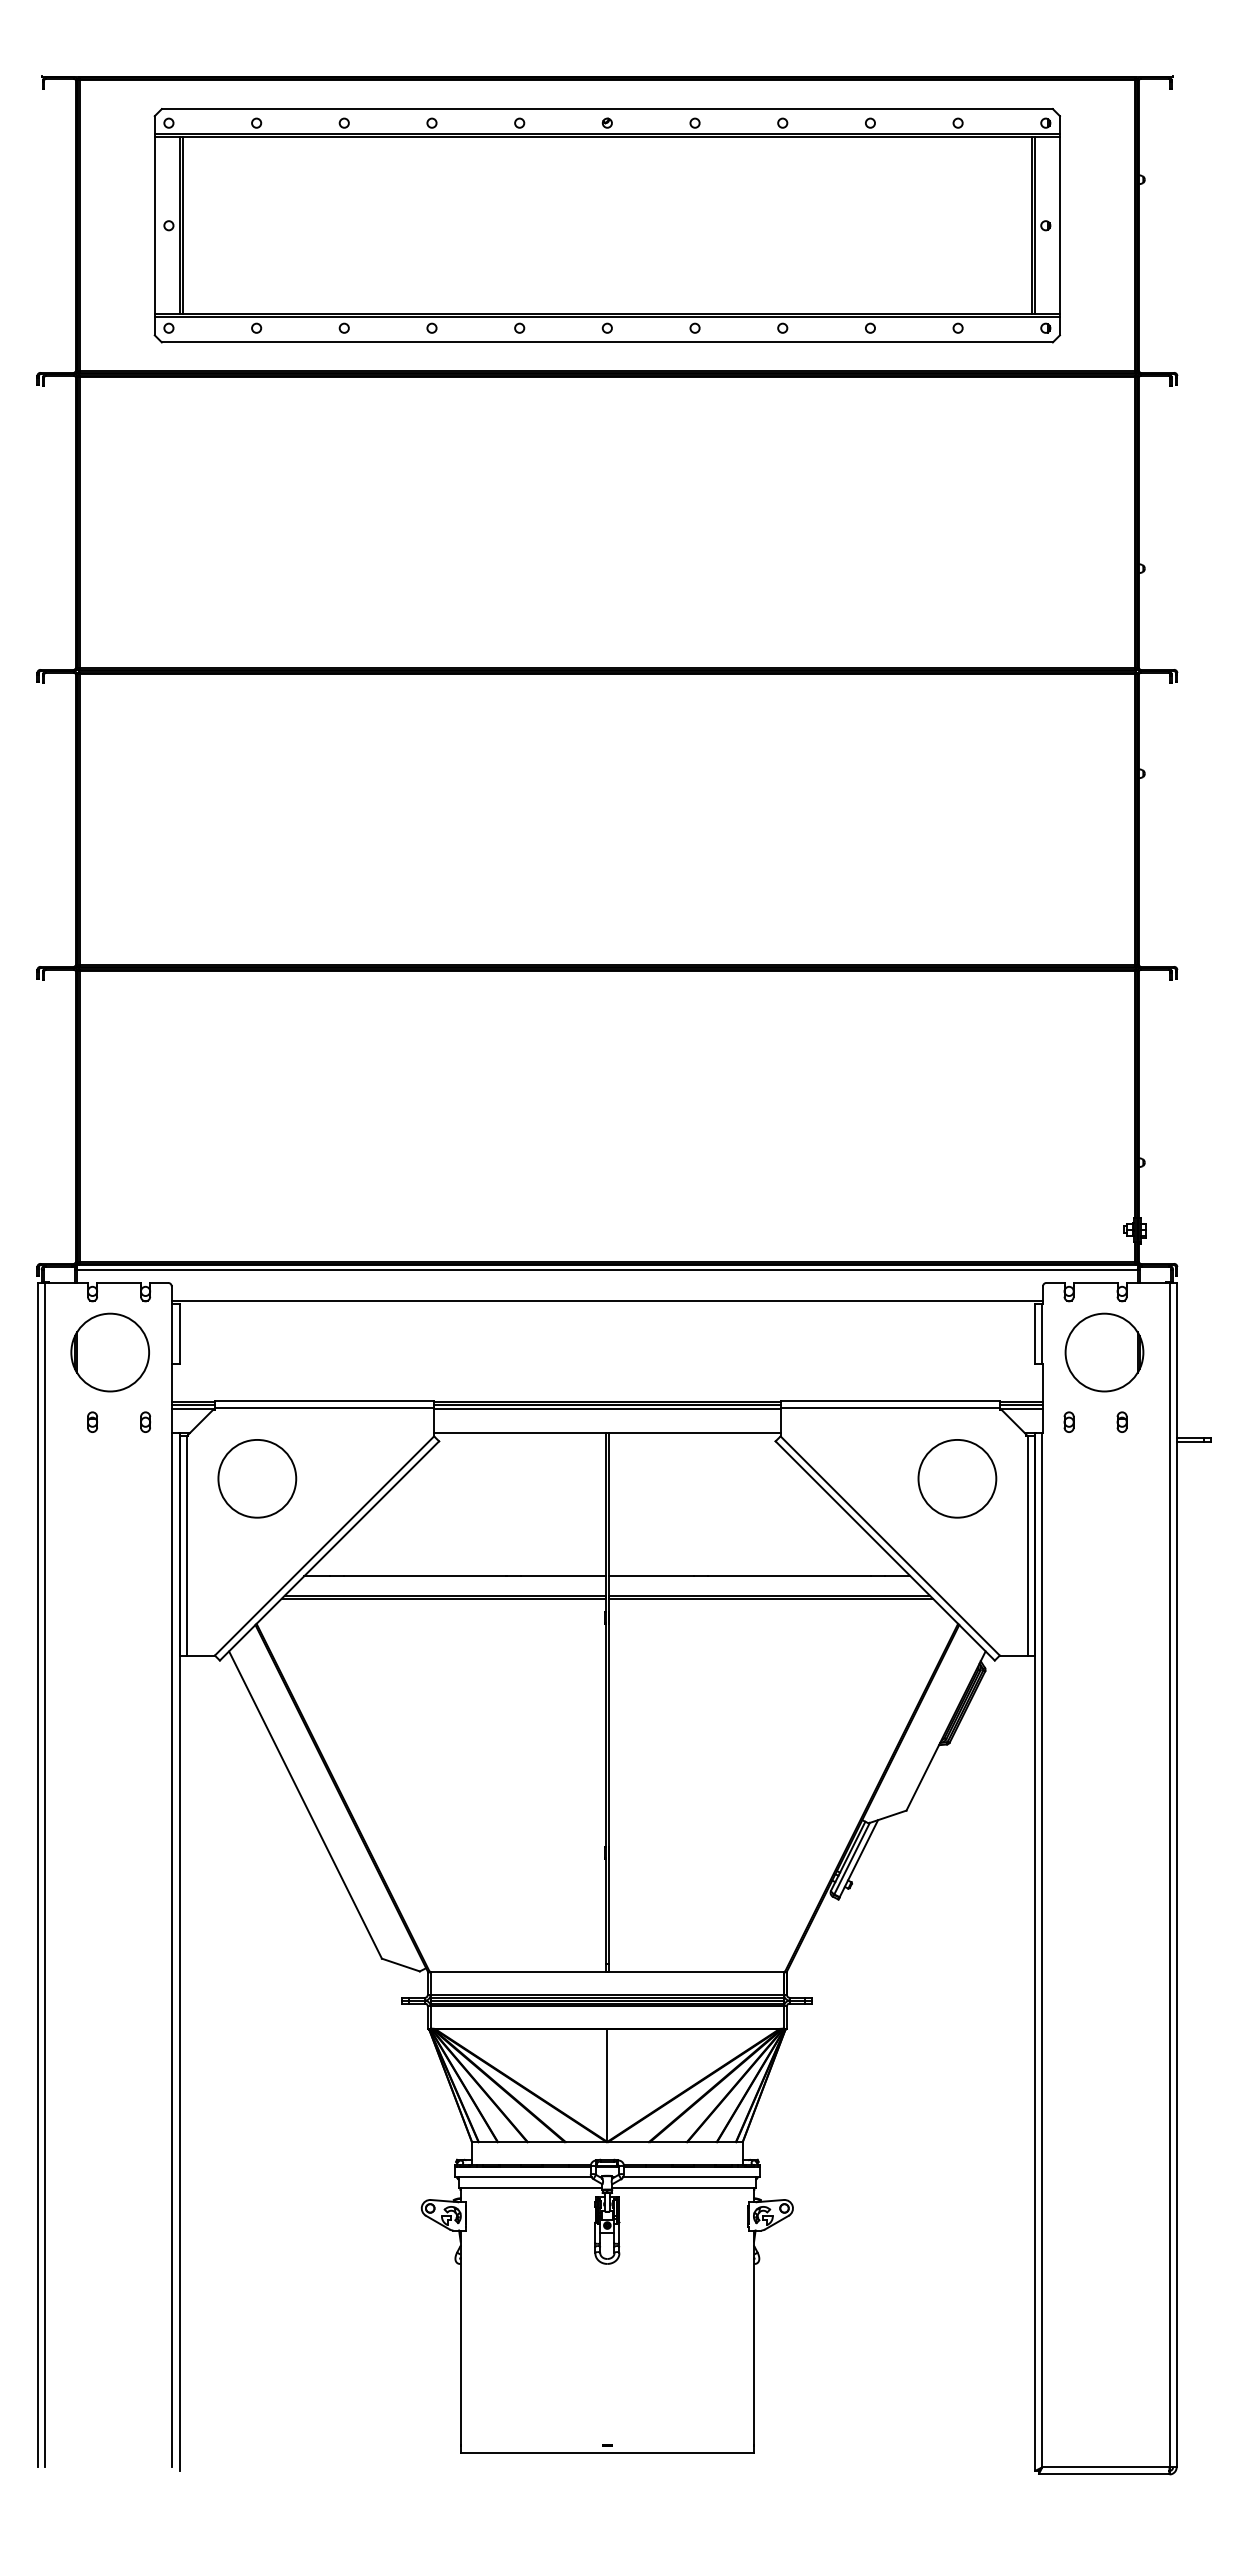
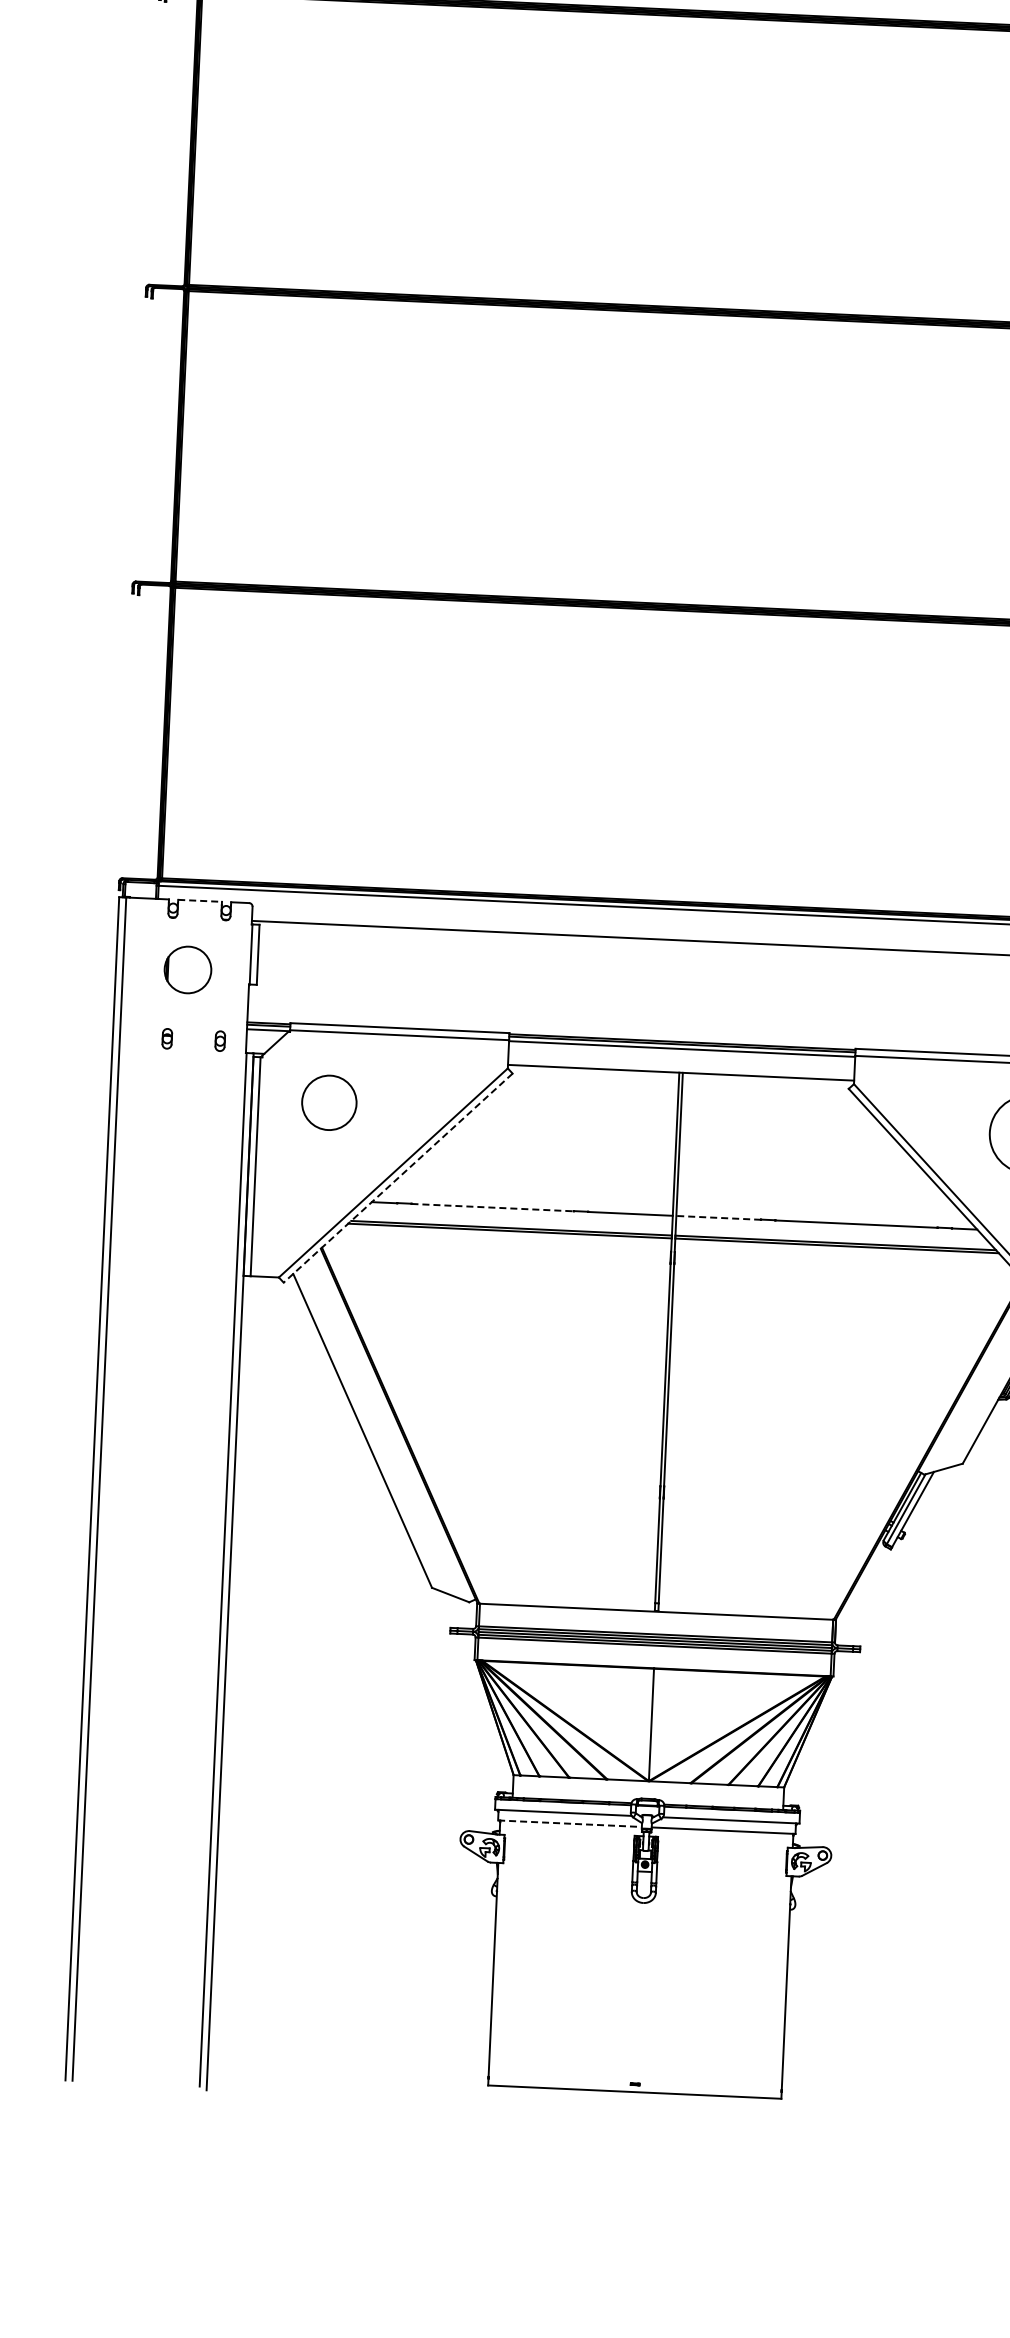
line: (119, 1282) -> (200, 900), solid -> dashed
part: (109, 1352) -> (187, 969), size x0.6
circle: (257, 1478) -> (329, 1102), size x0.7
line: (329, 1551) -> (398, 1178), solid -> dashed
line: (425, 1576) -> (492, 1208), solid -> dashed
line: (651, 1576) -> (718, 1218), solid -> dashed
line: (530, 2188) -> (570, 1824), solid -> dashed

